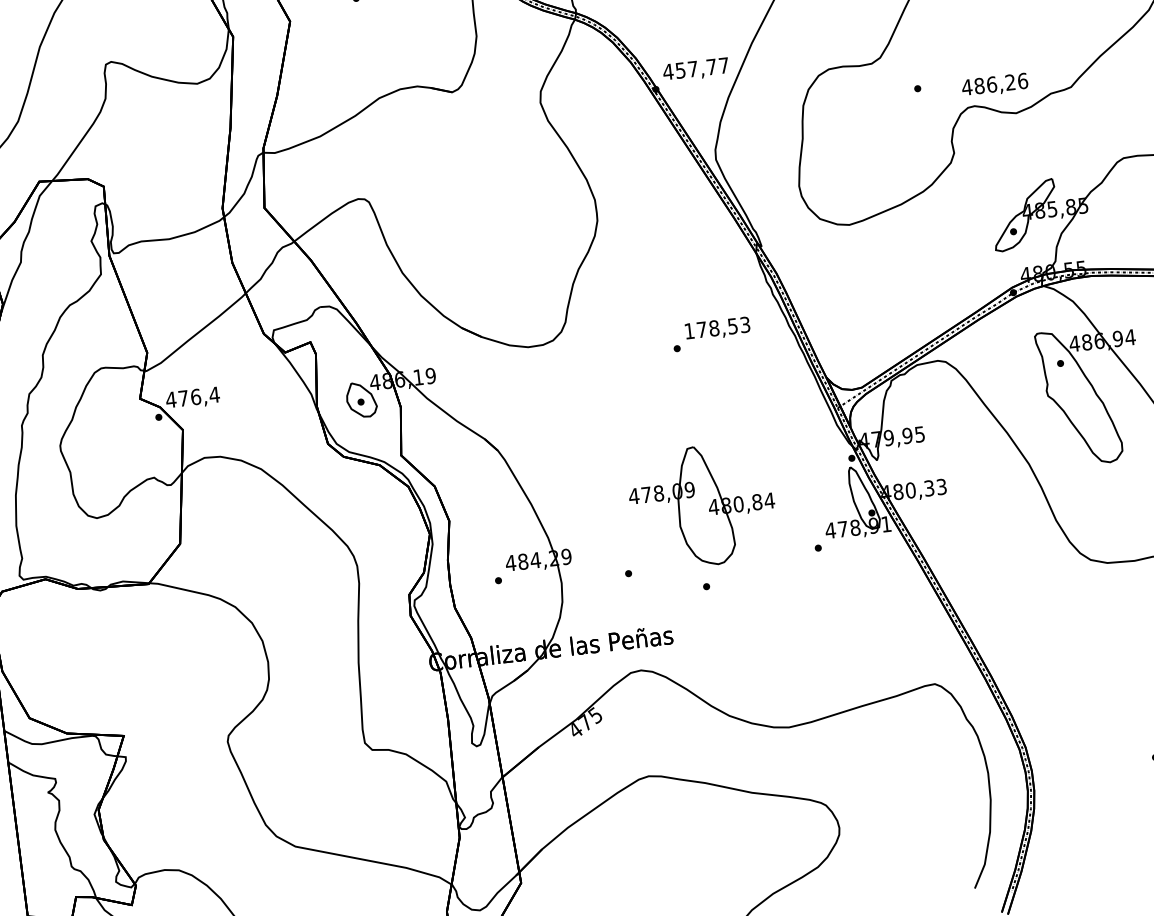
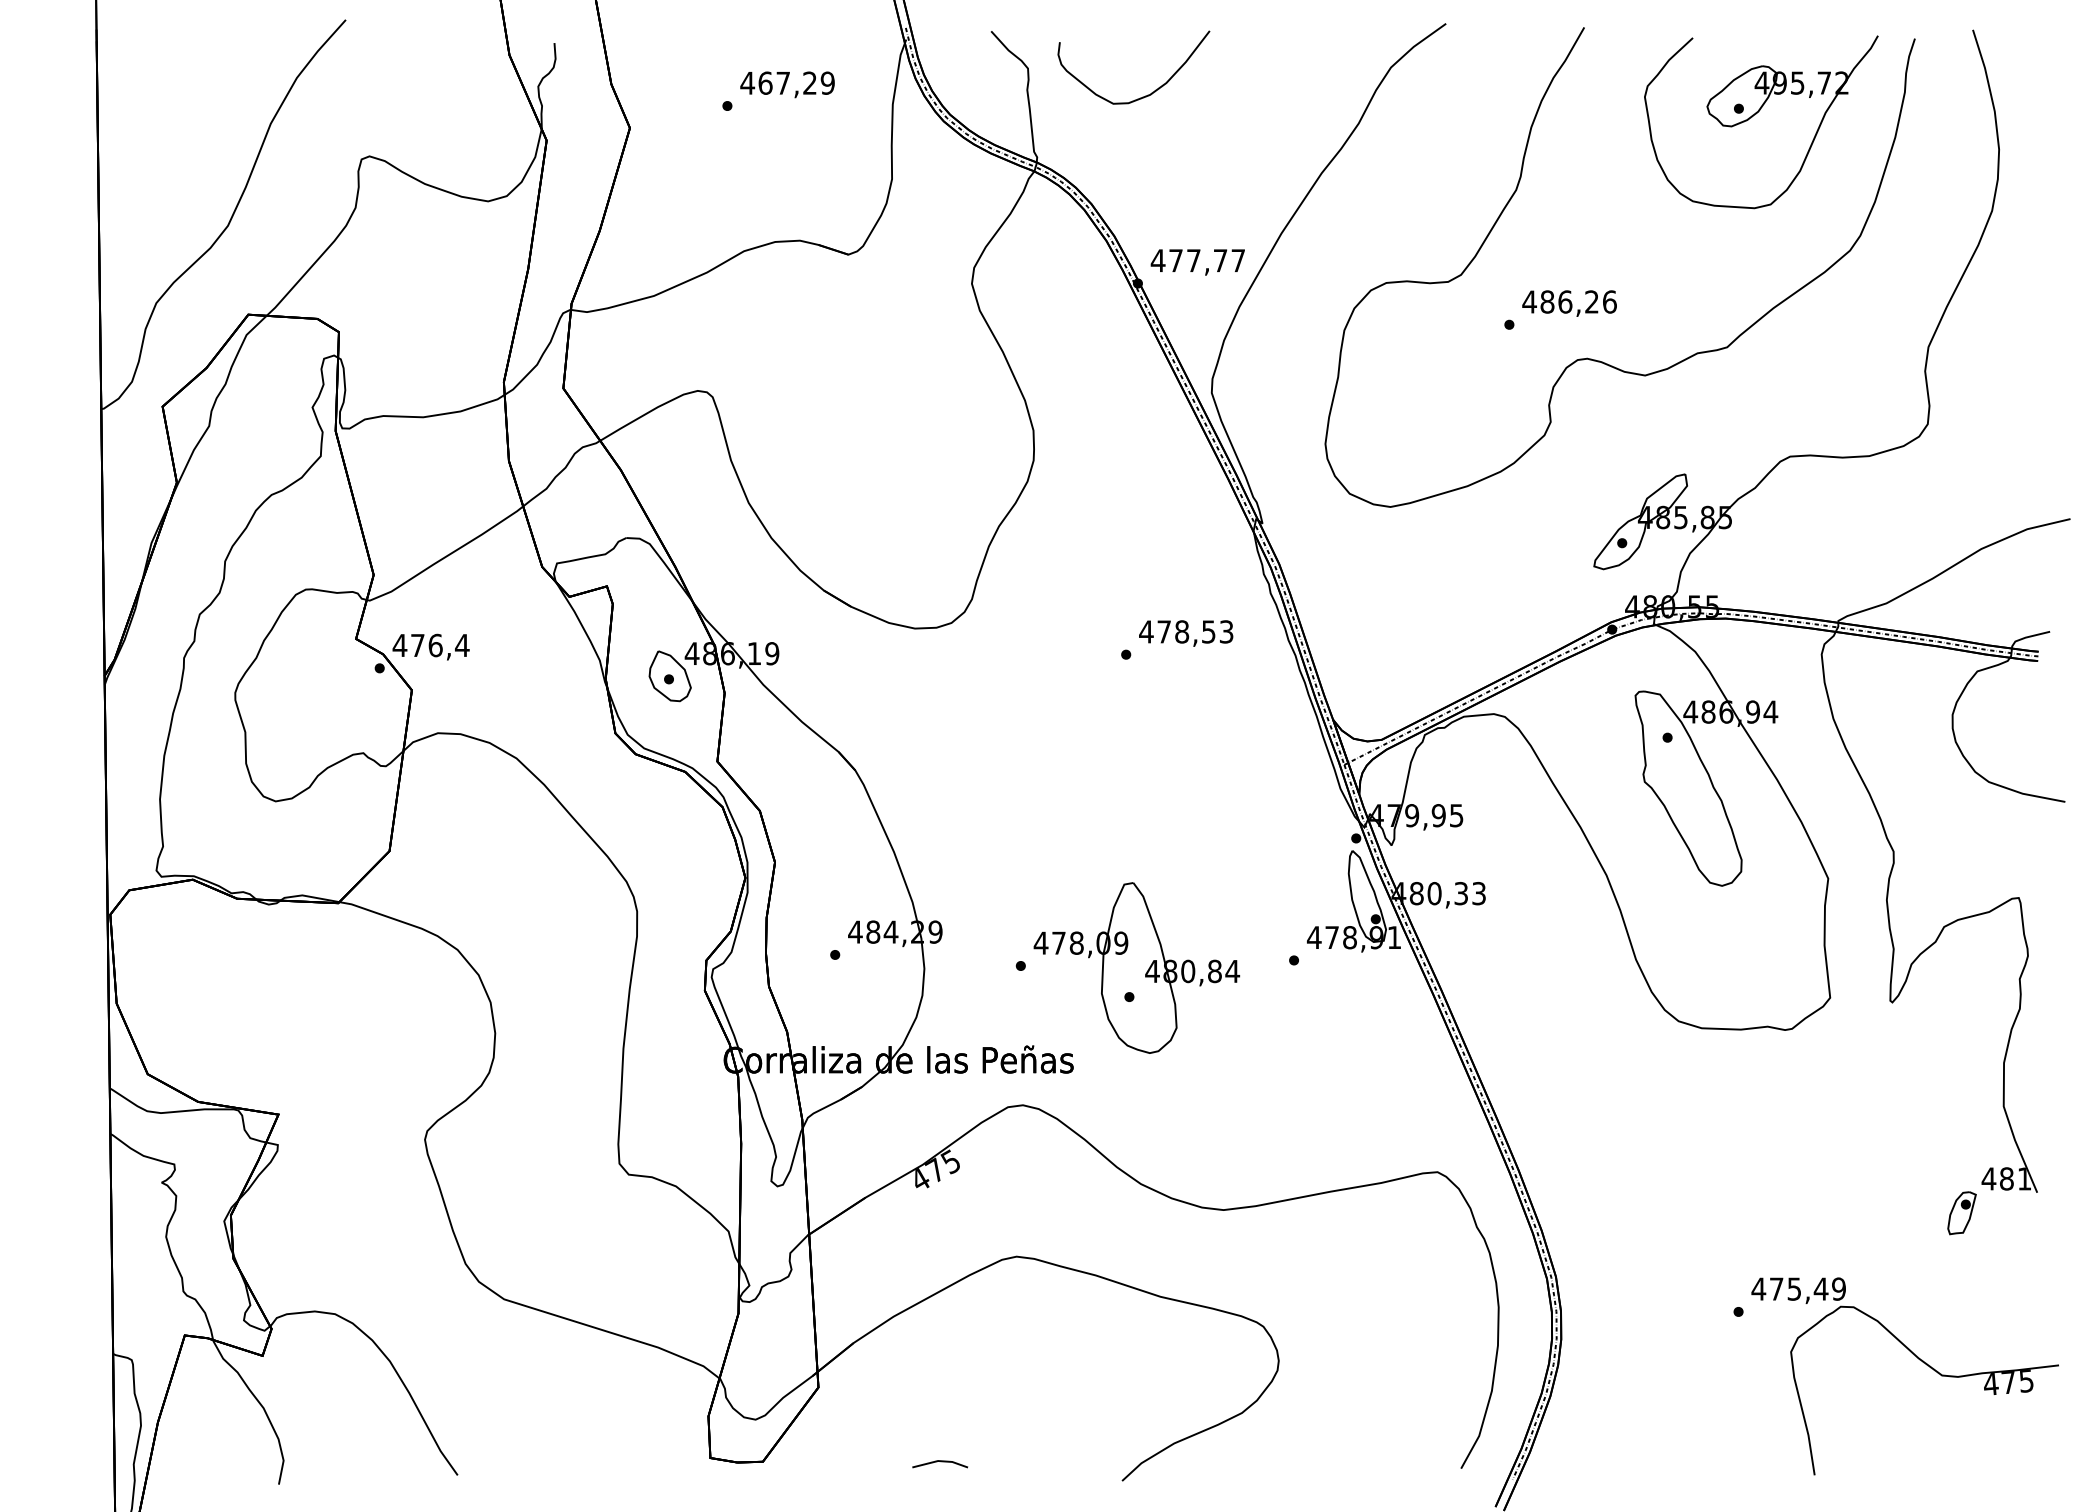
text: (680, 70) -> (1175, 260), 457,77 -> 477,77
text: (994, 85) -> (1569, 303), moved
text: (689, 330) -> (1146, 631), 178,53 -> 478,53
part: (702, 505) -> (1136, 967), moved

